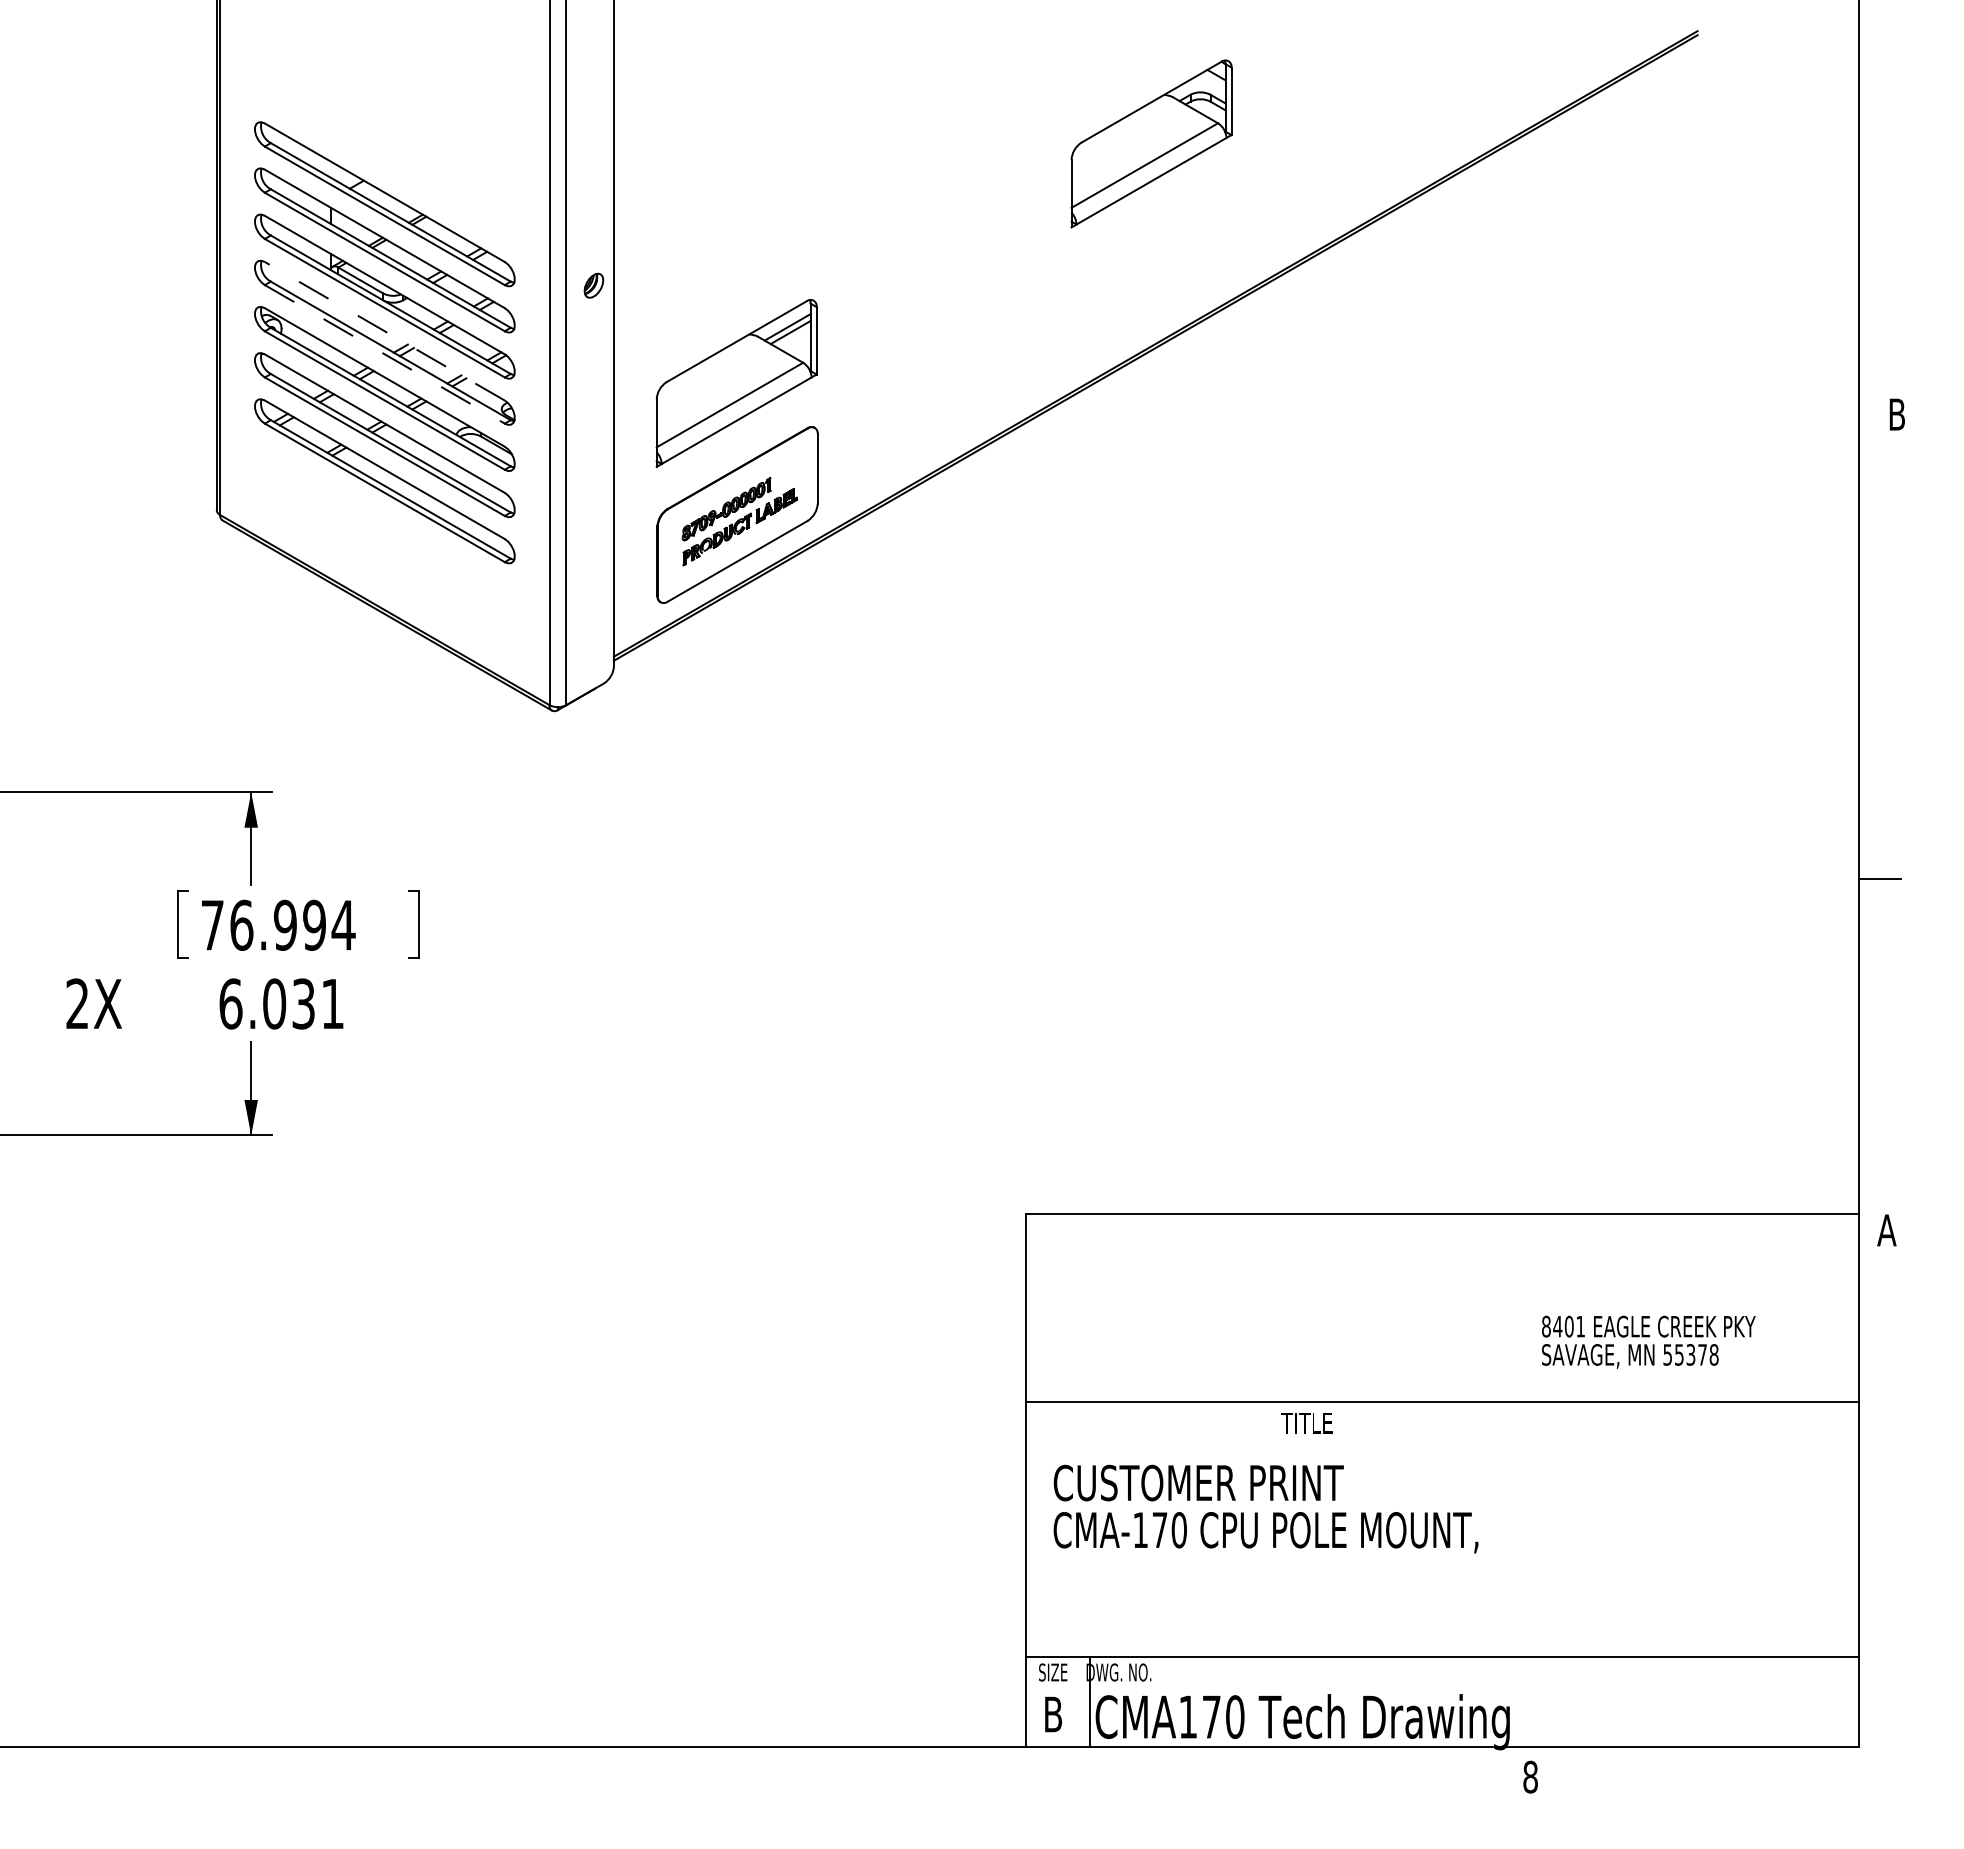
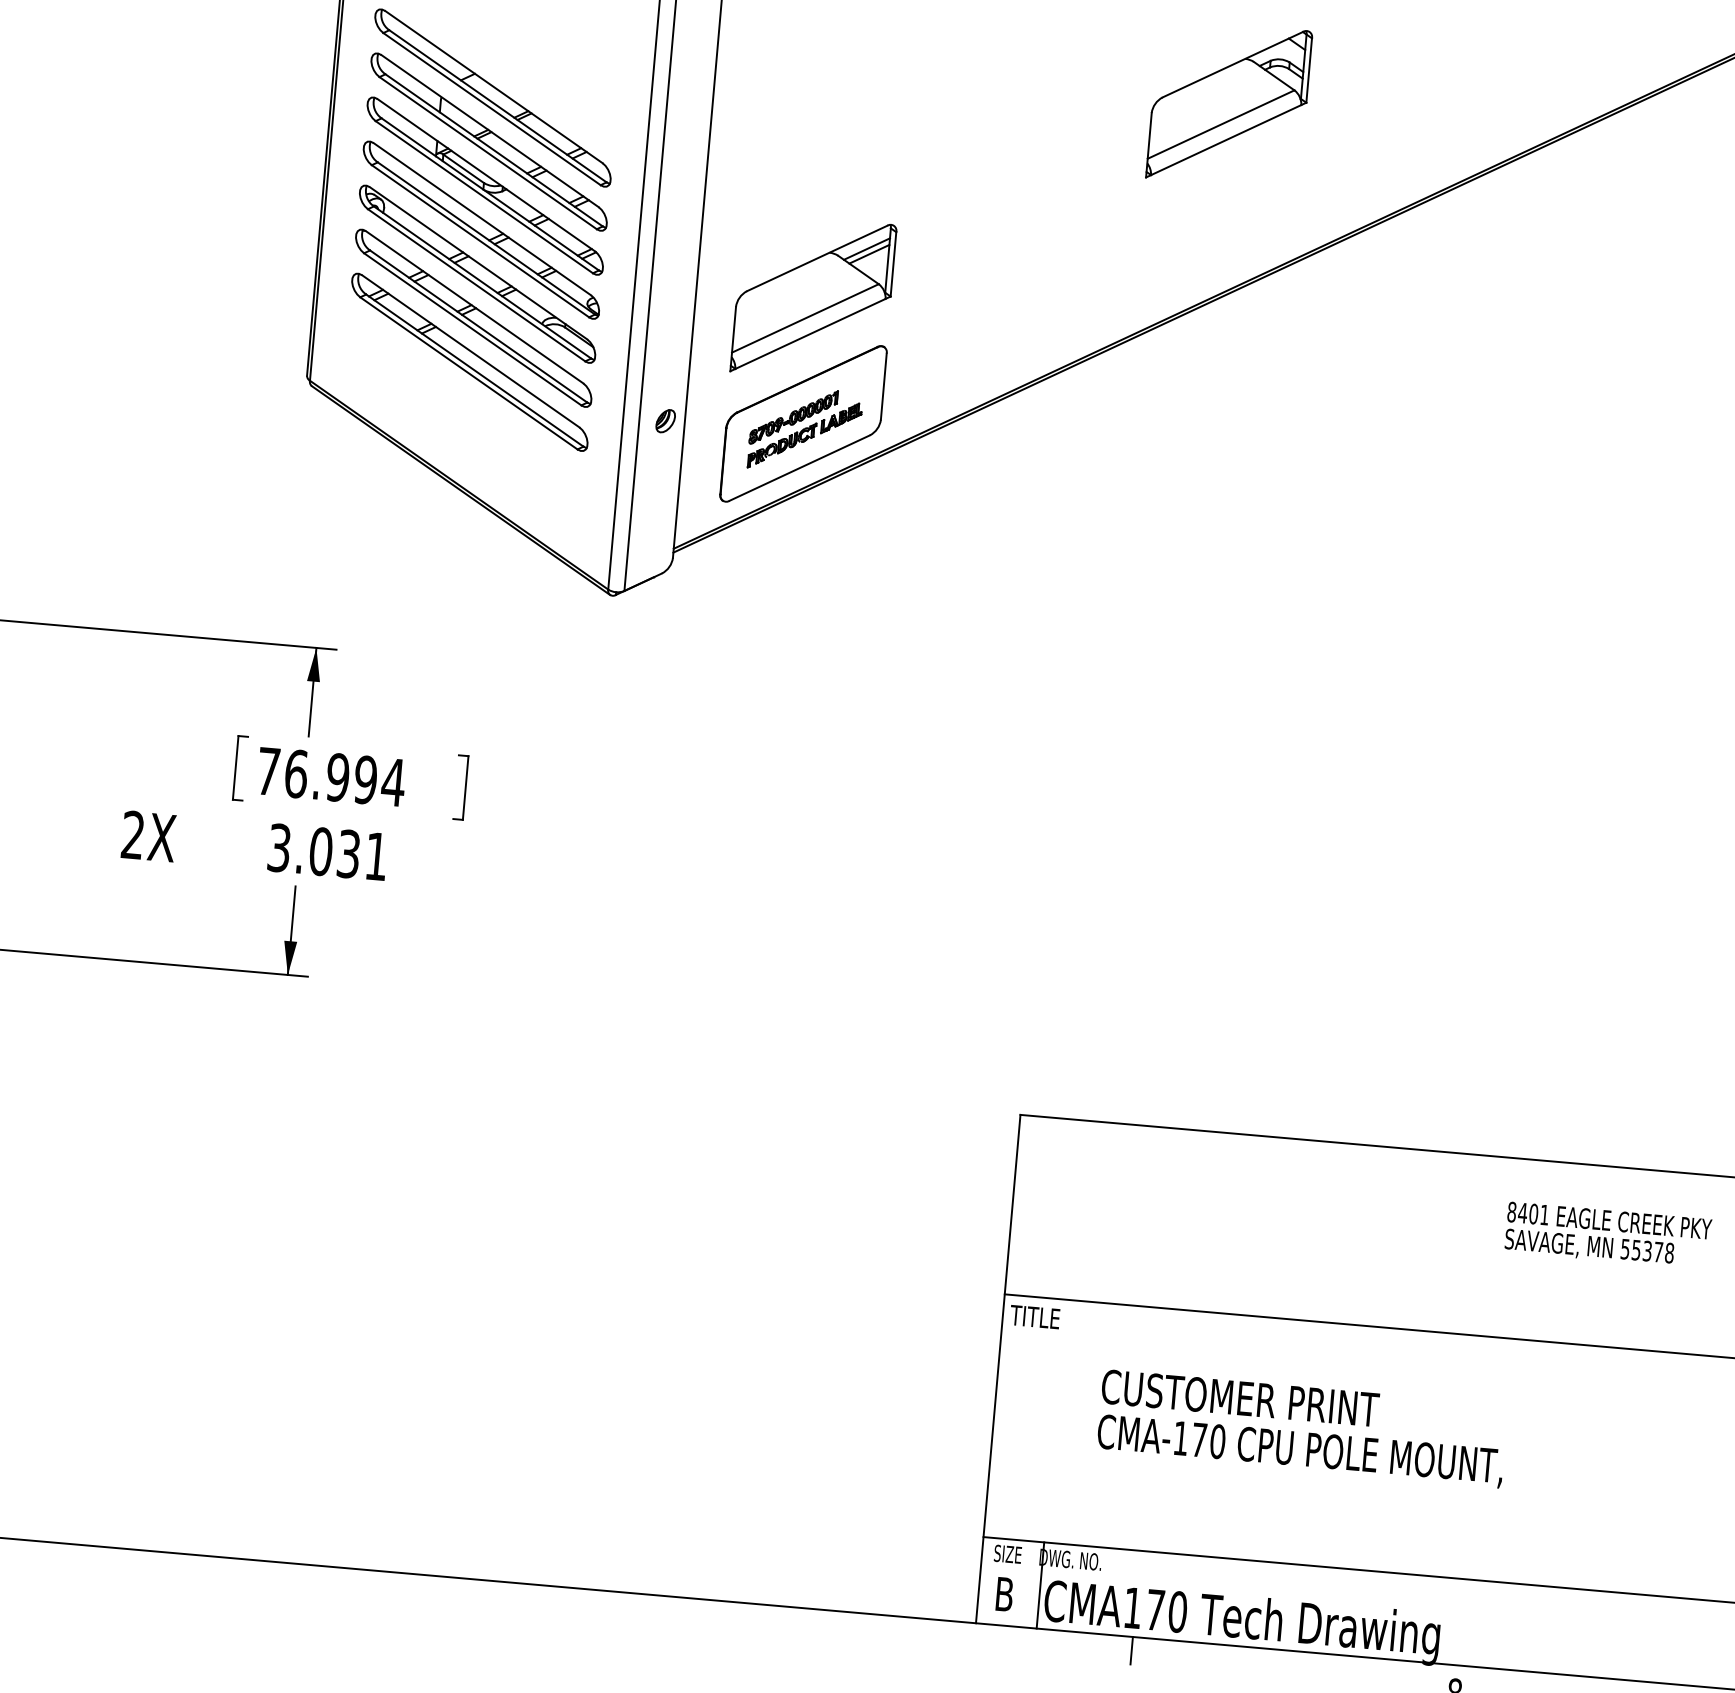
part: (593, 285) -> (665, 420), moved
line: (384, 331) -> (482, 219), dashed -> solid
line: (384, 354) -> (480, 241), dashed -> solid
text: (230, 1003) -> (279, 847), 6.031 -> 3.031
text: (1648, 1341) -> (1608, 1234), moved
text: (1306, 1423) -> (1034, 1317), moved
text: (1265, 1508) -> (1301, 1428), moved
line: (1190, 1761) -> (1131, 1650), added

